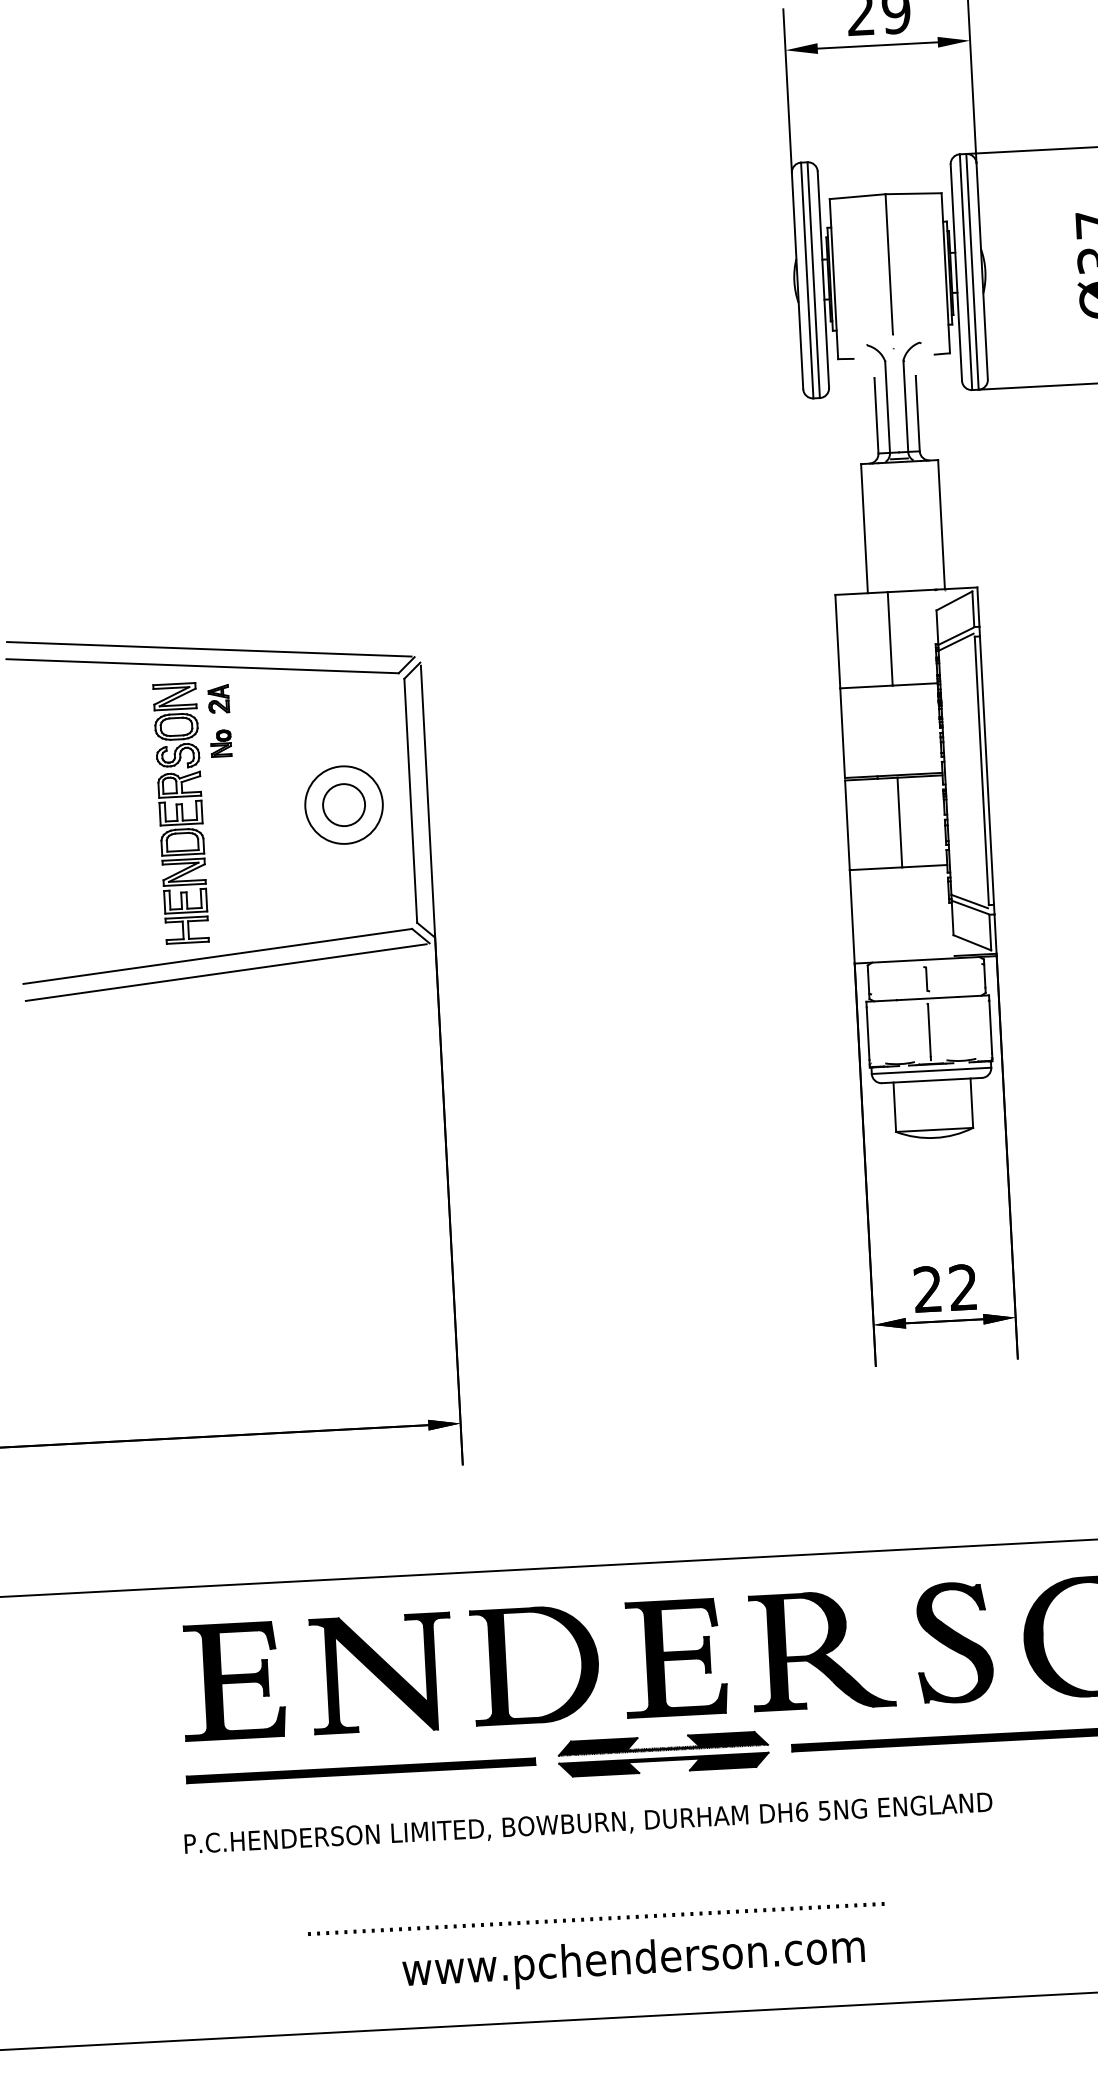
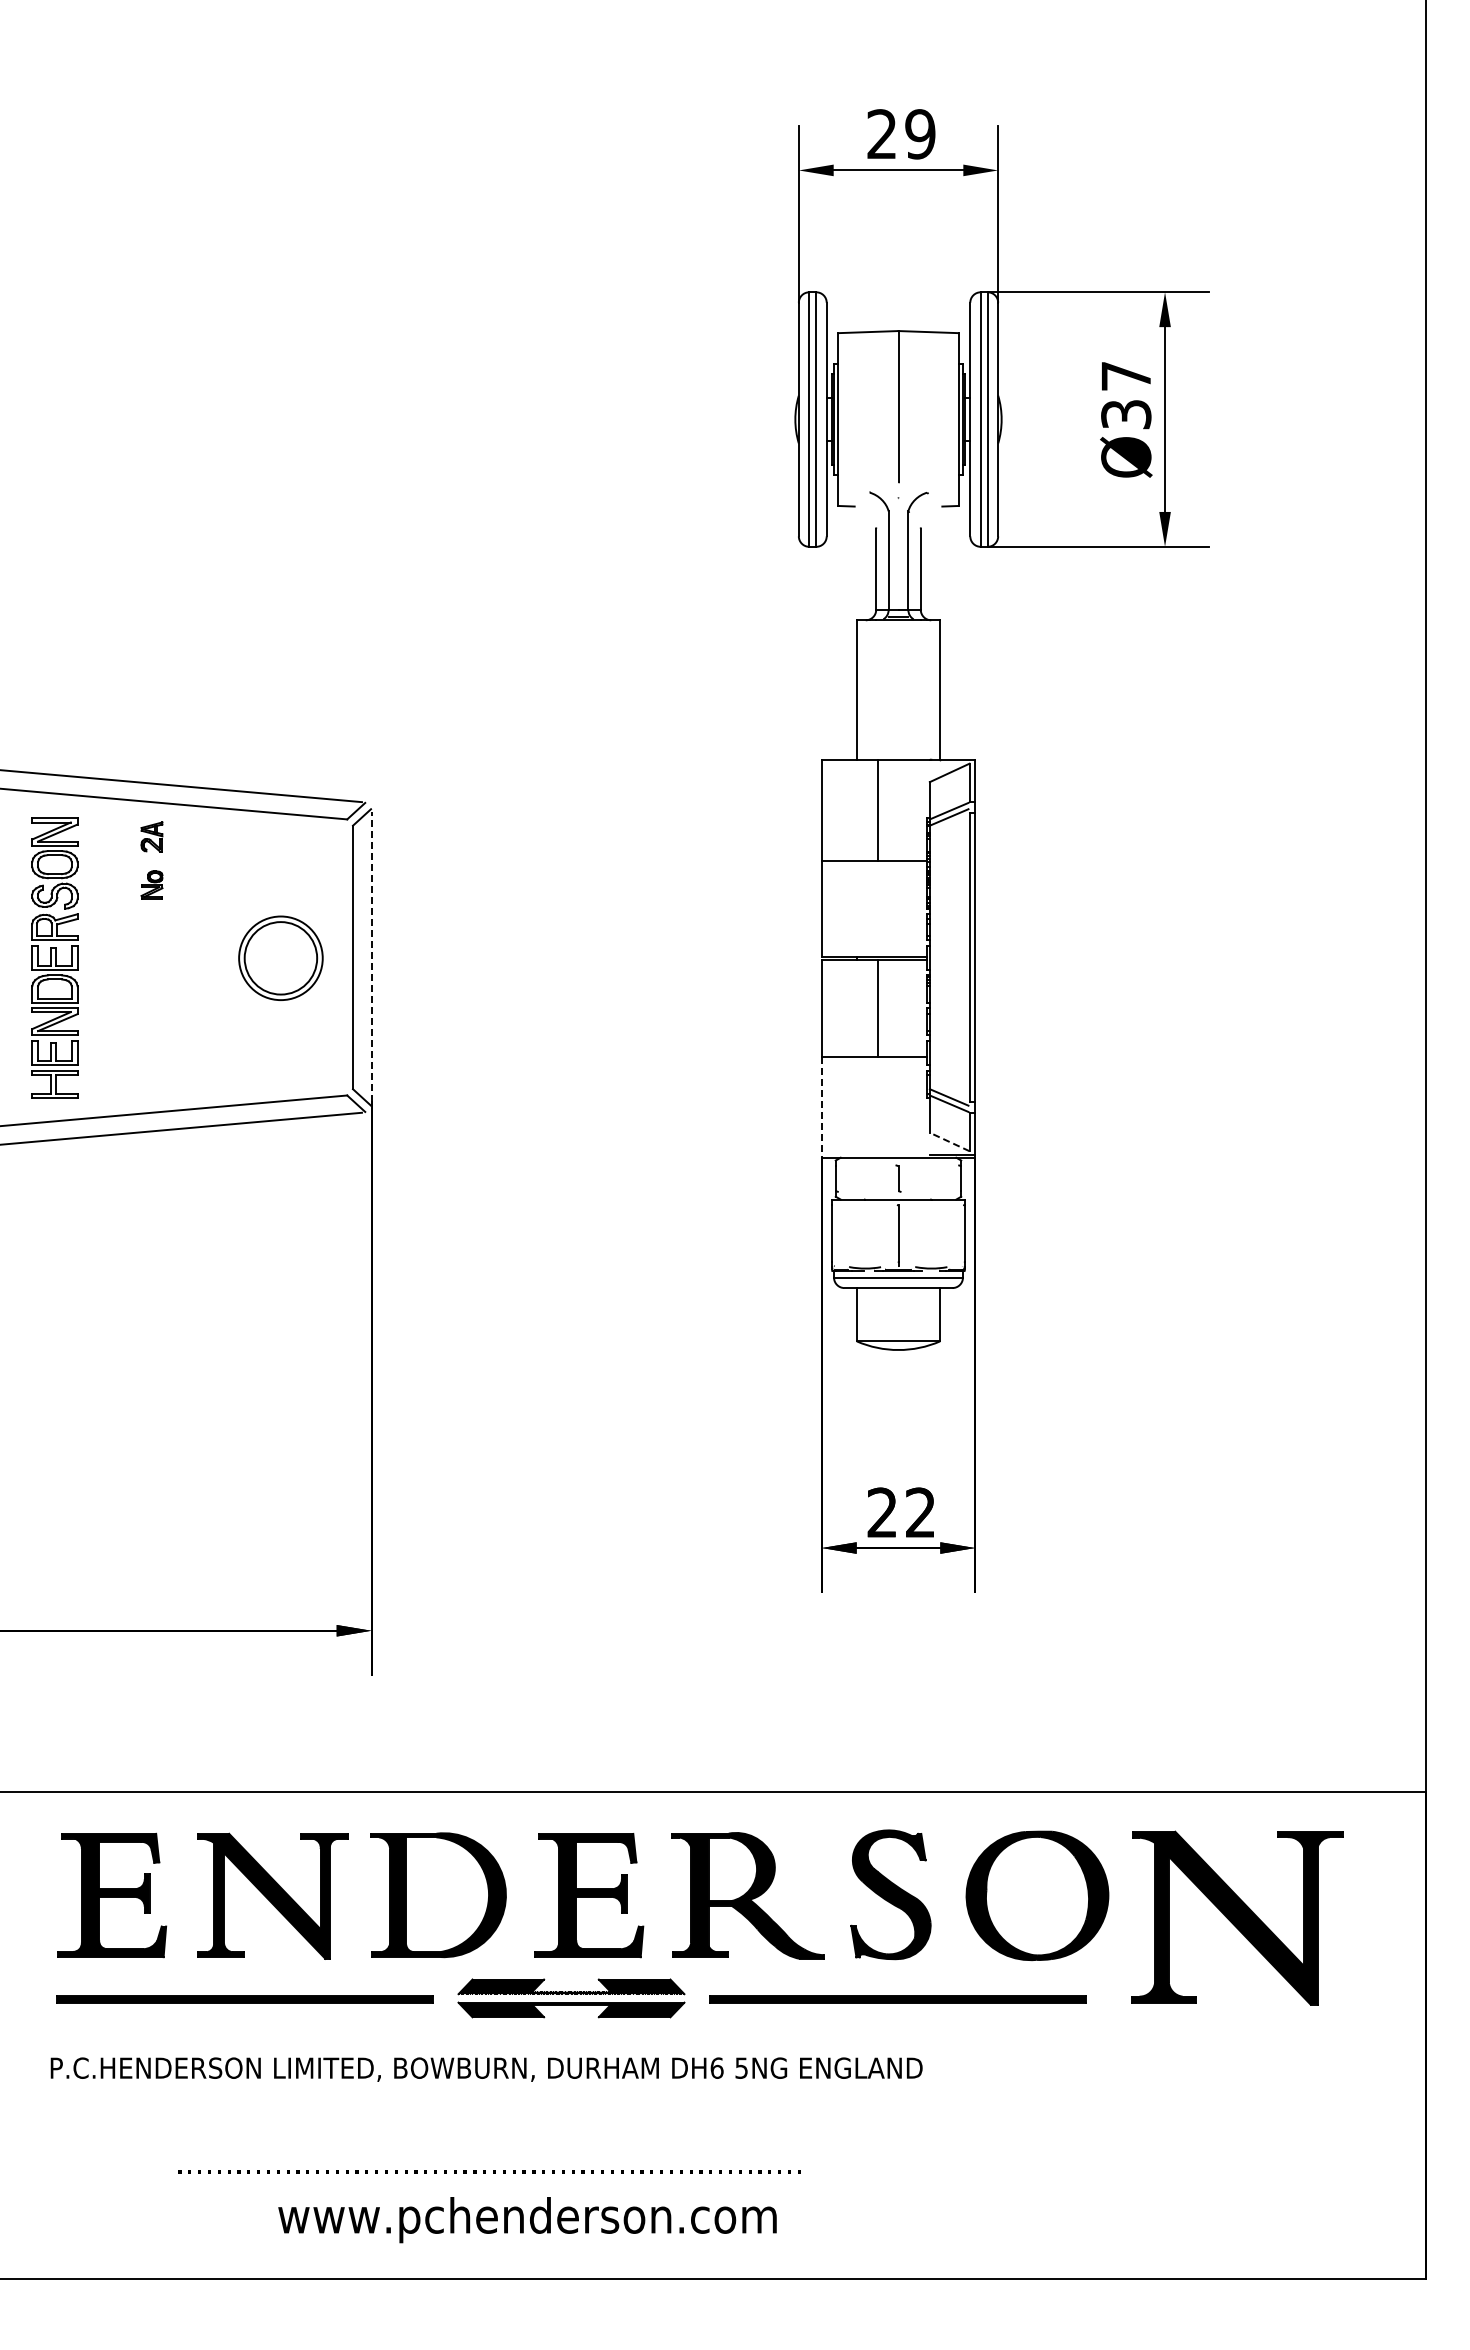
line: (427, 799) -> (371, 957), solid -> dashed
circle: (343, 804) -> (280, 957), size x1.6
part: (180, 812) -> (54, 957), moved
line: (851, 917) -> (821, 1107), solid -> dashed
line: (972, 943) -> (949, 1142), solid -> dashed

